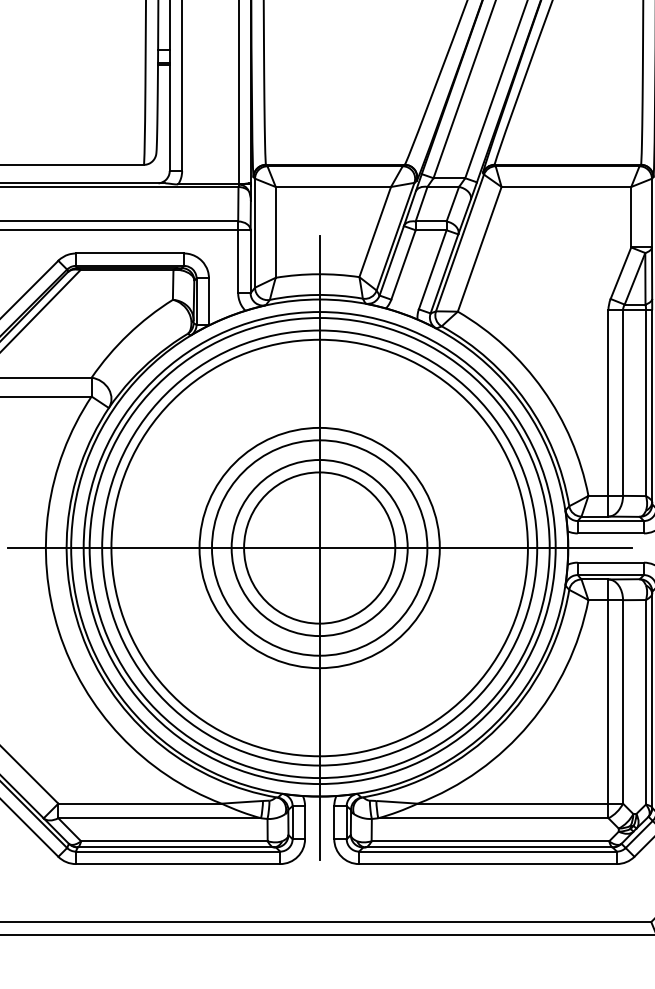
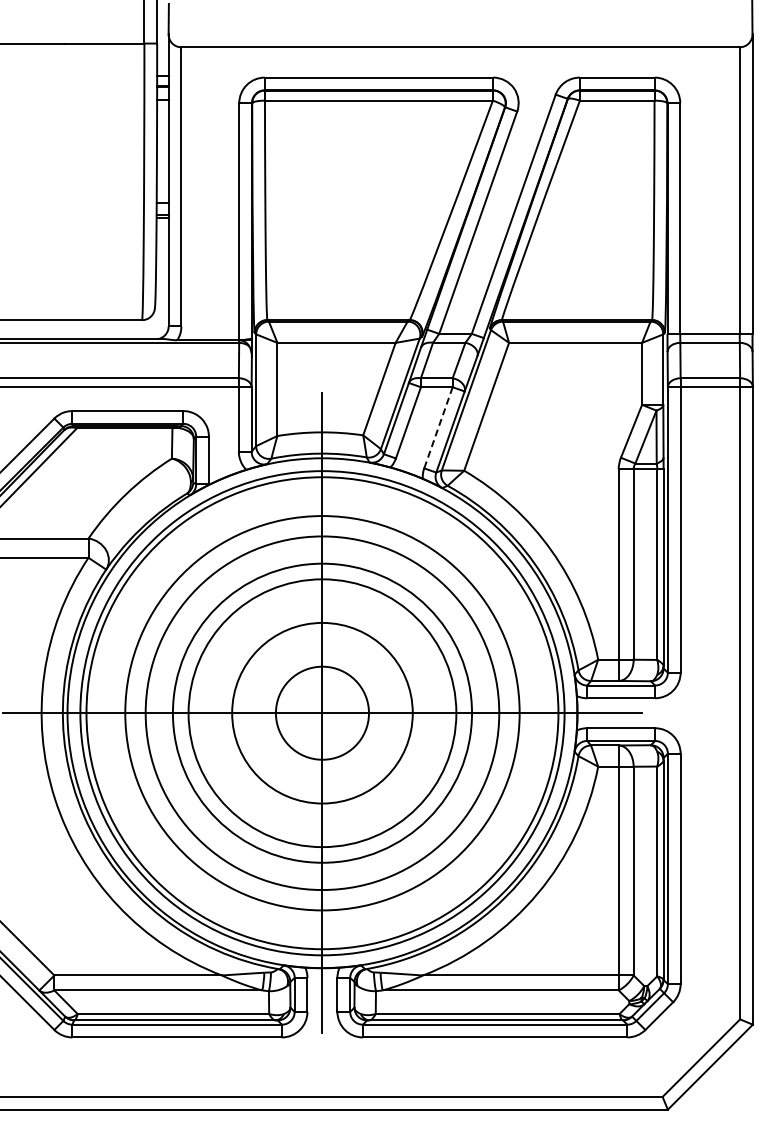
line: (432, 269) -> (438, 427), solid -> dashed
circle: (318, 547) -> (321, 712), size x1.6
circle: (319, 547) -> (322, 712), size x0.6
circle: (319, 547) -> (322, 712), size x0.7
circle: (319, 548) -> (322, 713), size x0.6
circle: (319, 548) -> (322, 713), size x1.6

